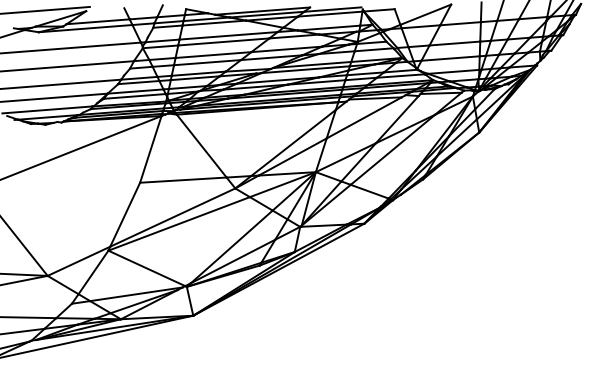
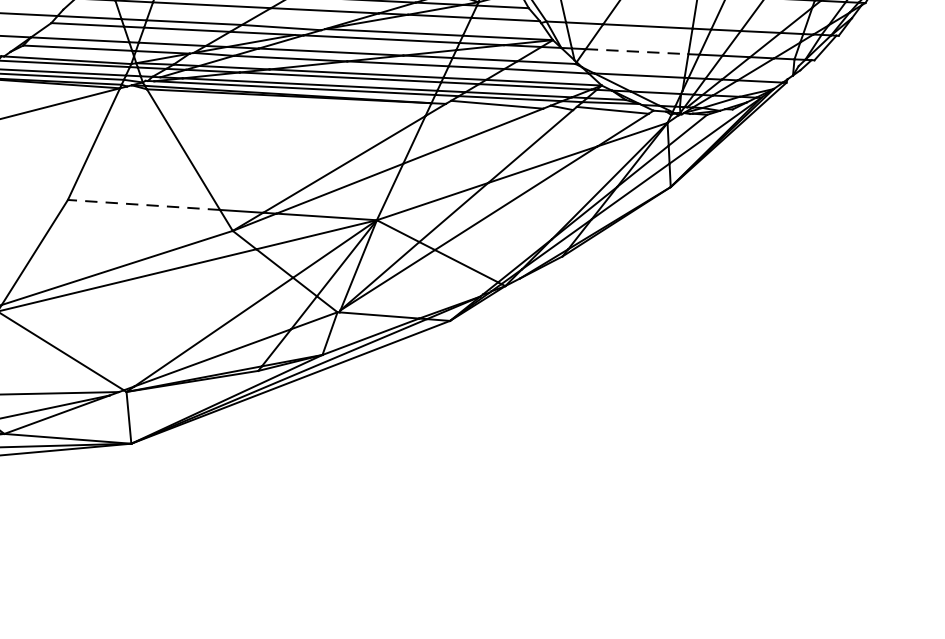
line: (451, 58) -> (638, 51), solid -> dashed
line: (182, 180) -> (142, 205), solid -> dashed

